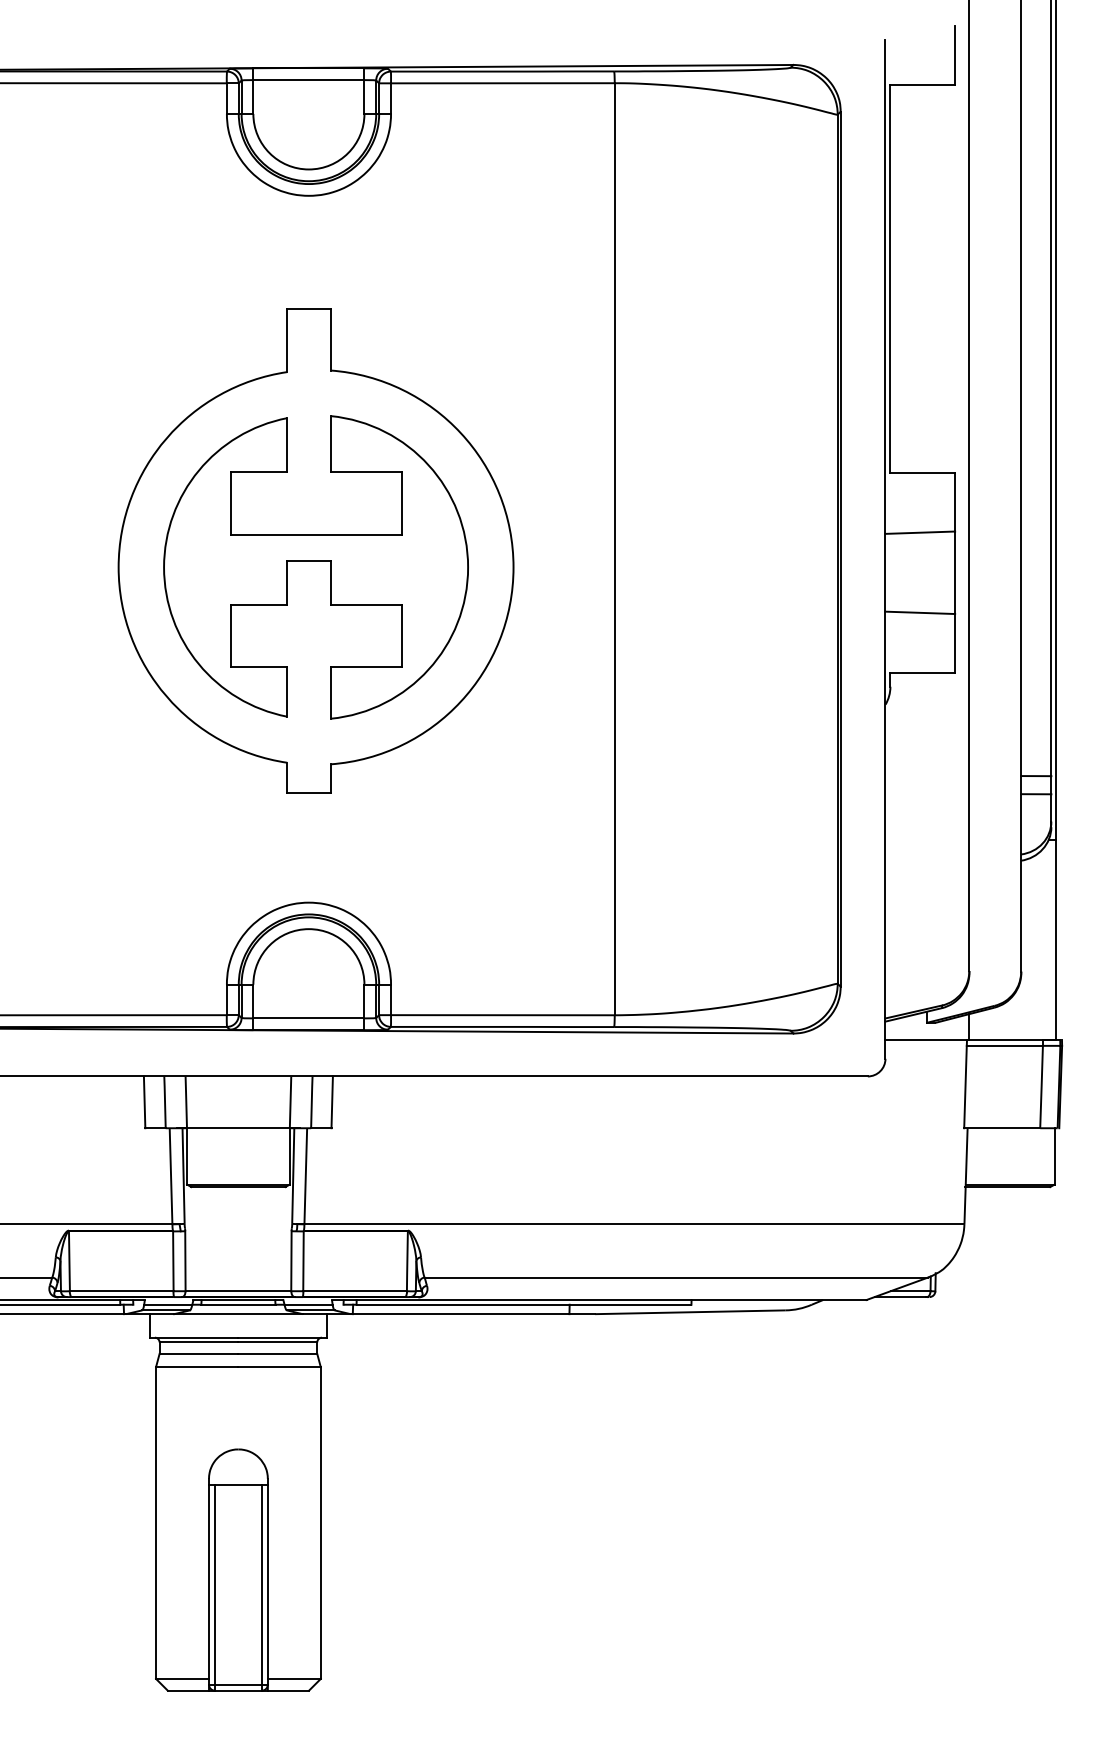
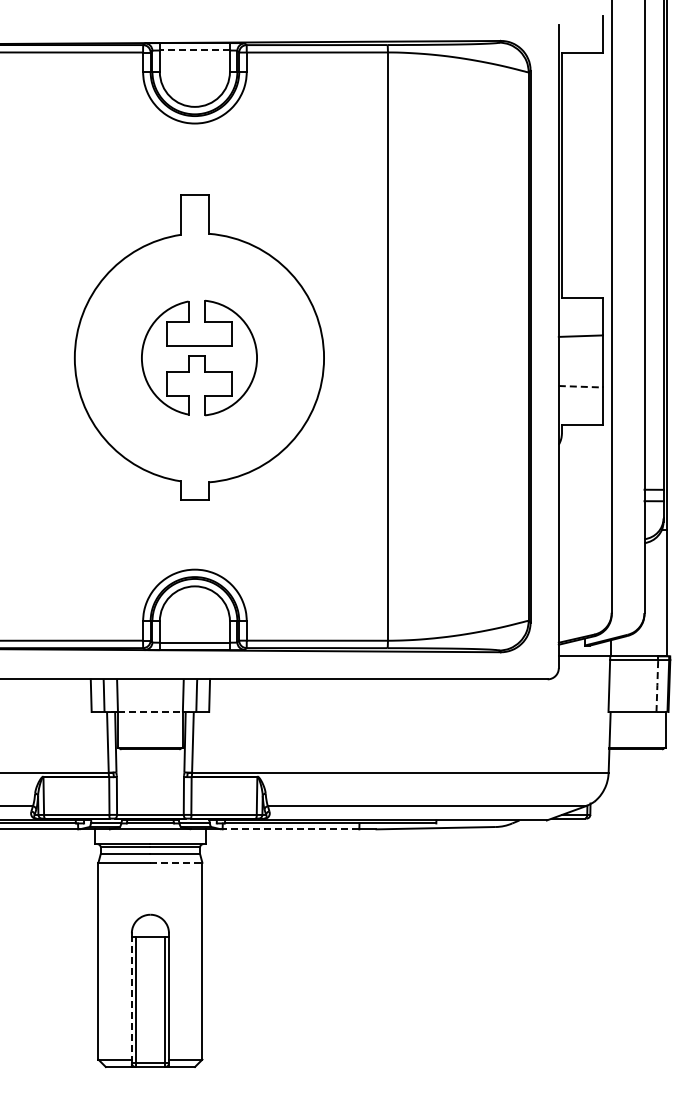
line: (308, 80) -> (194, 50), solid -> dashed
part: (316, 566) -> (199, 357), size x0.6
line: (919, 612) -> (580, 386), solid -> dashed
line: (1041, 1086) -> (657, 685), solid -> dashed
line: (238, 1128) -> (150, 712), solid -> dashed
line: (460, 1314) -> (290, 829), solid -> dashed
line: (279, 1366) -> (176, 862), solid -> dashed
line: (208, 1583) -> (131, 999), solid -> dashed

